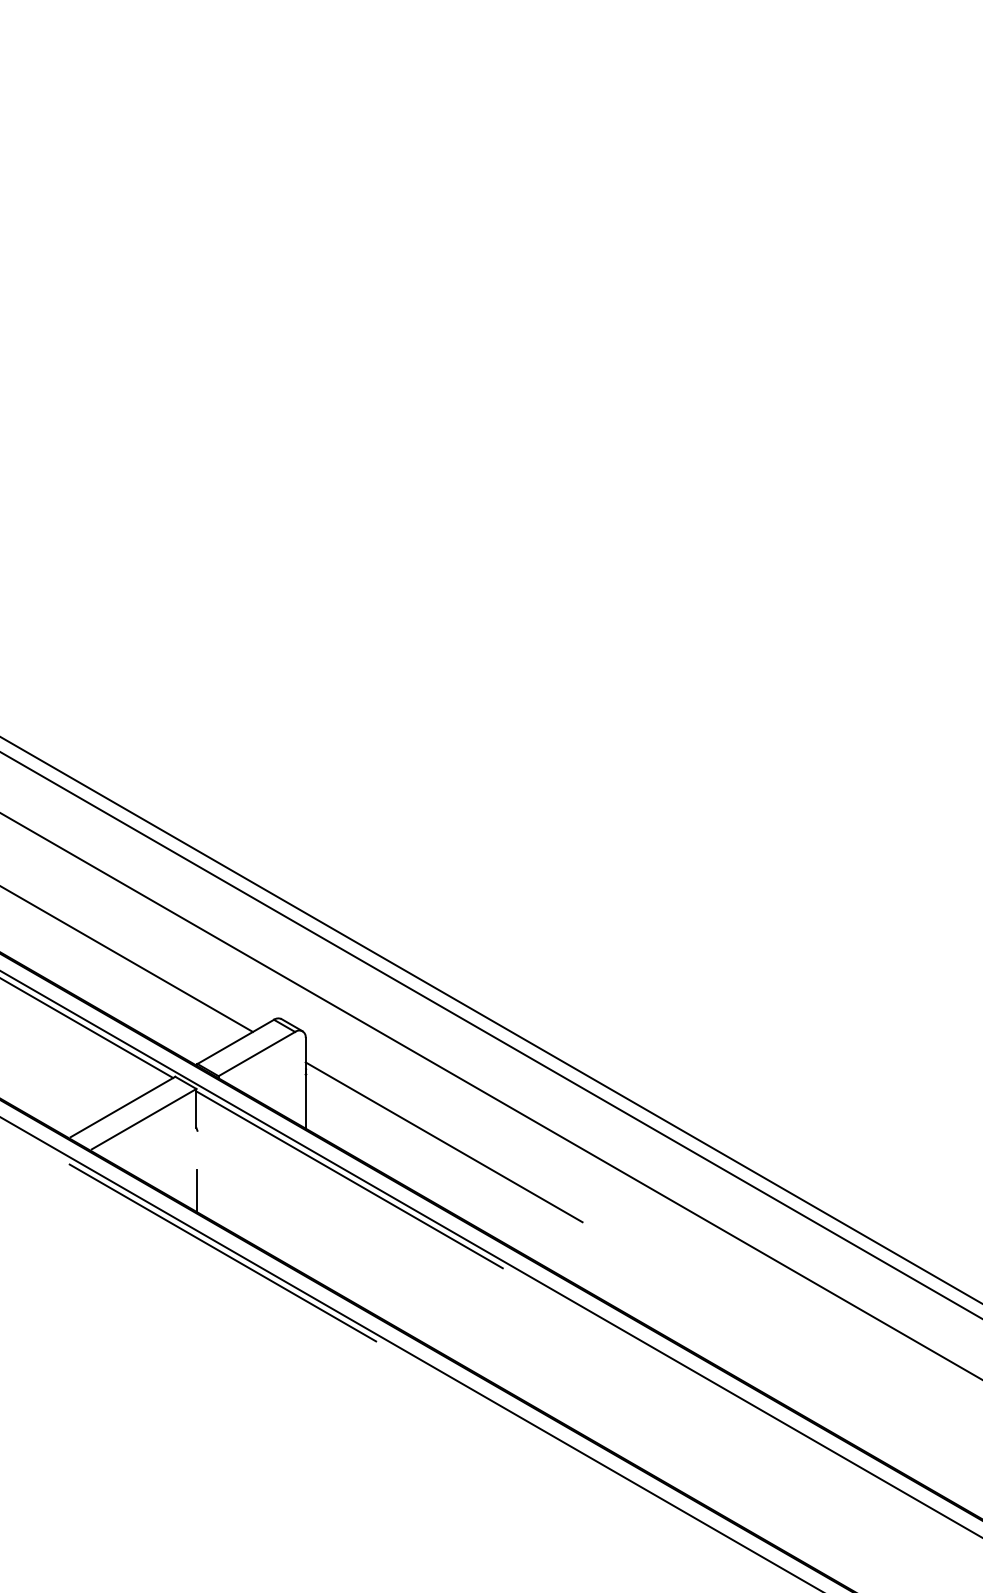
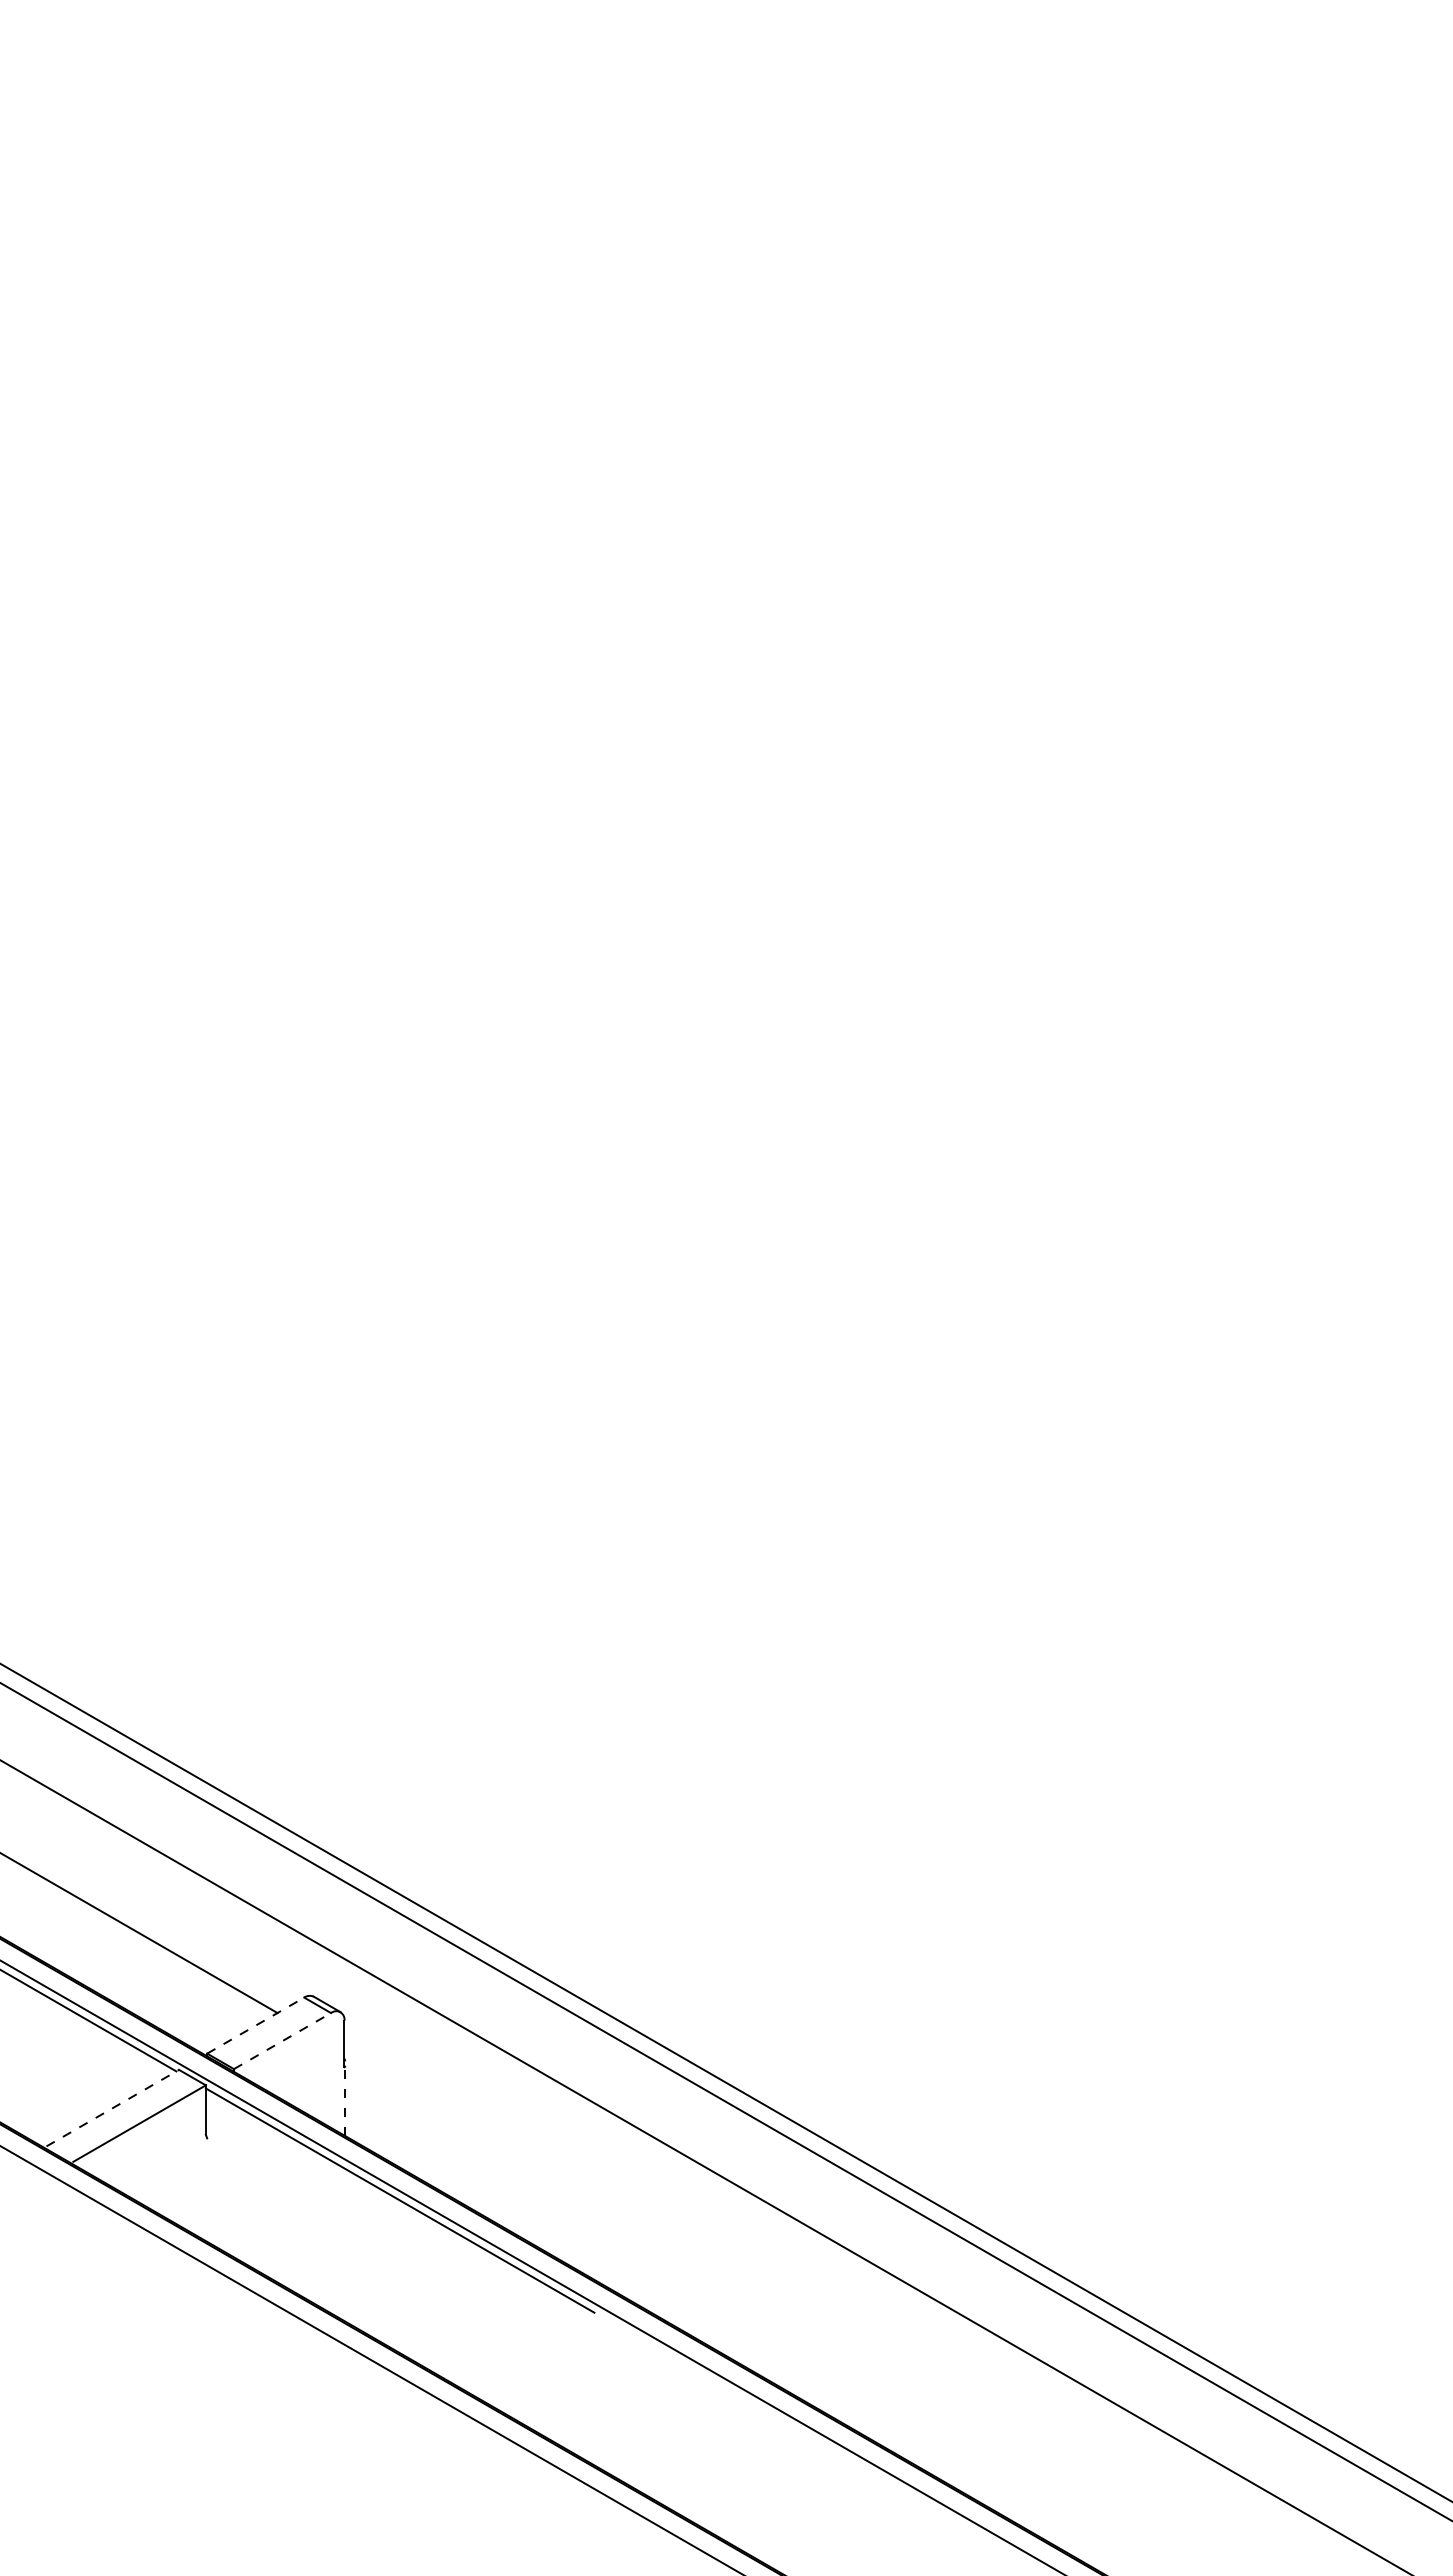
line: (236, 1041) -> (256, 2025), solid -> dashed
line: (256, 1053) -> (282, 2040), solid -> dashed
line: (306, 1099) -> (345, 2098), solid -> dashed
line: (122, 1107) -> (112, 2108), solid -> dashed
line: (443, 1141) -> (519, 2152), removed
line: (197, 1190) -> (207, 2214), removed
line: (222, 1253) -> (239, 2293), removed

